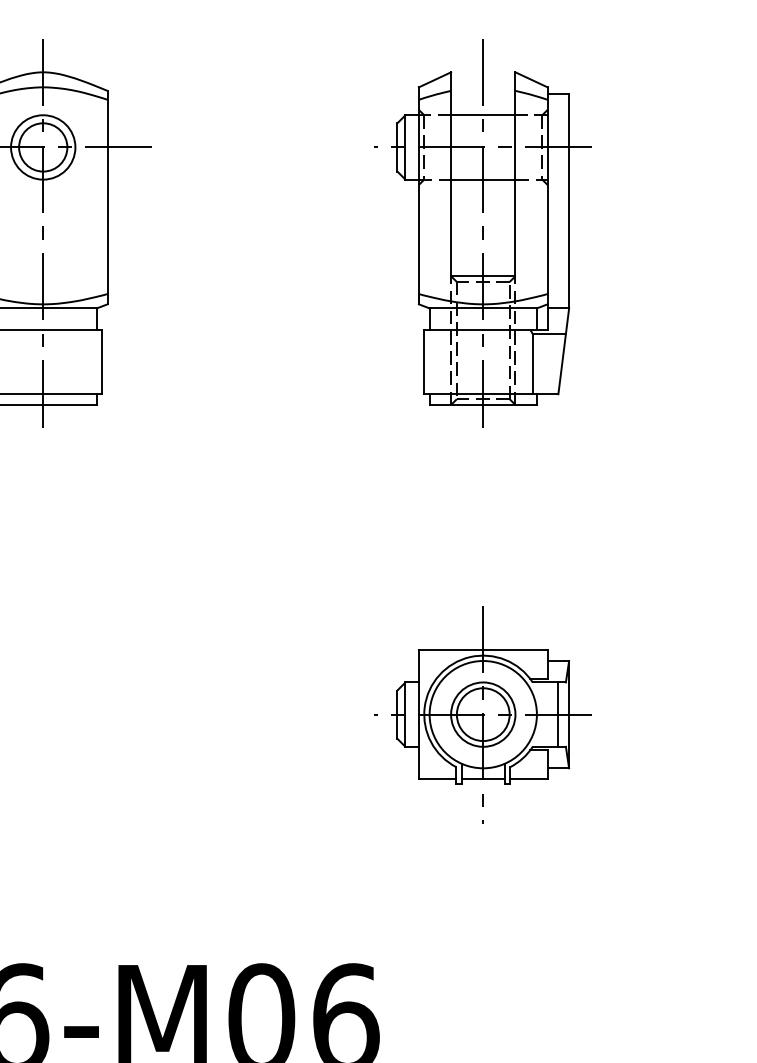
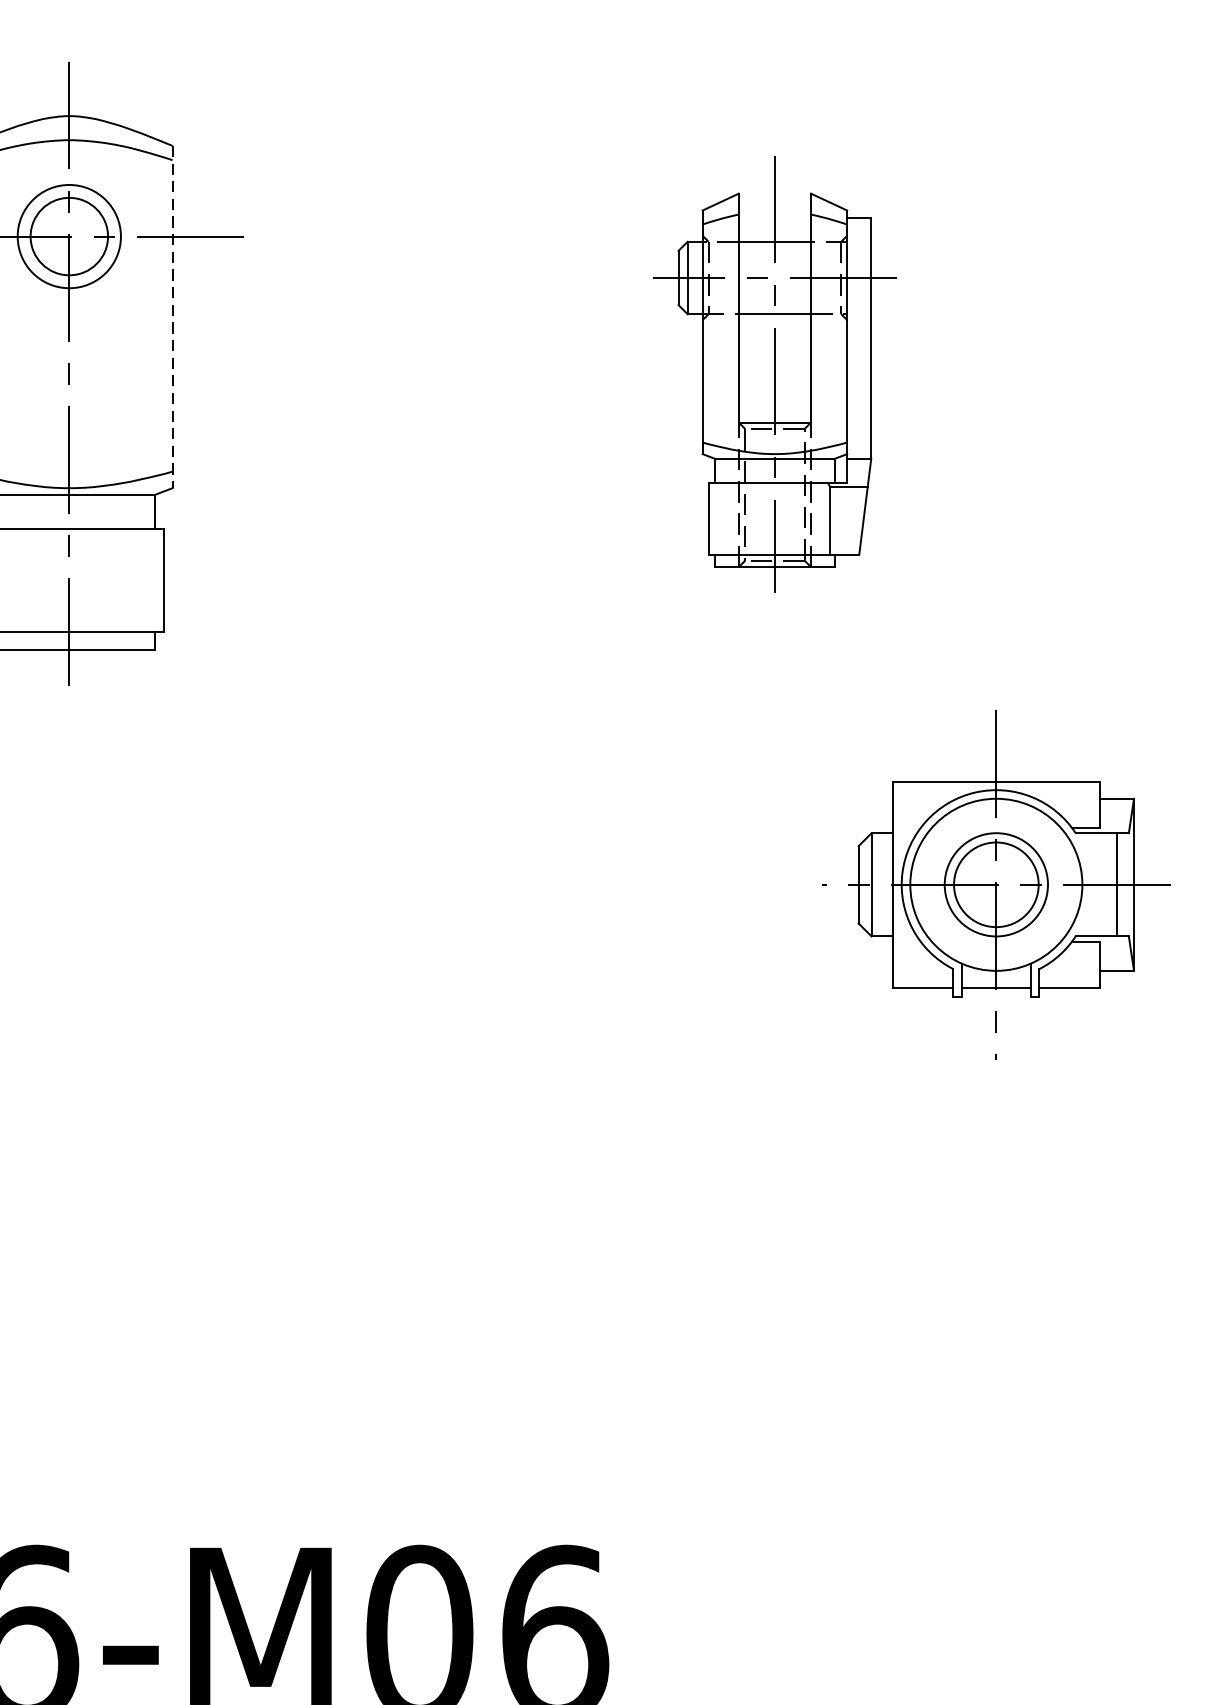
line: (107, 197) -> (172, 316), solid -> dashed
part: (482, 233) -> (773, 374), size x0.7
part: (482, 714) -> (995, 884), moved

